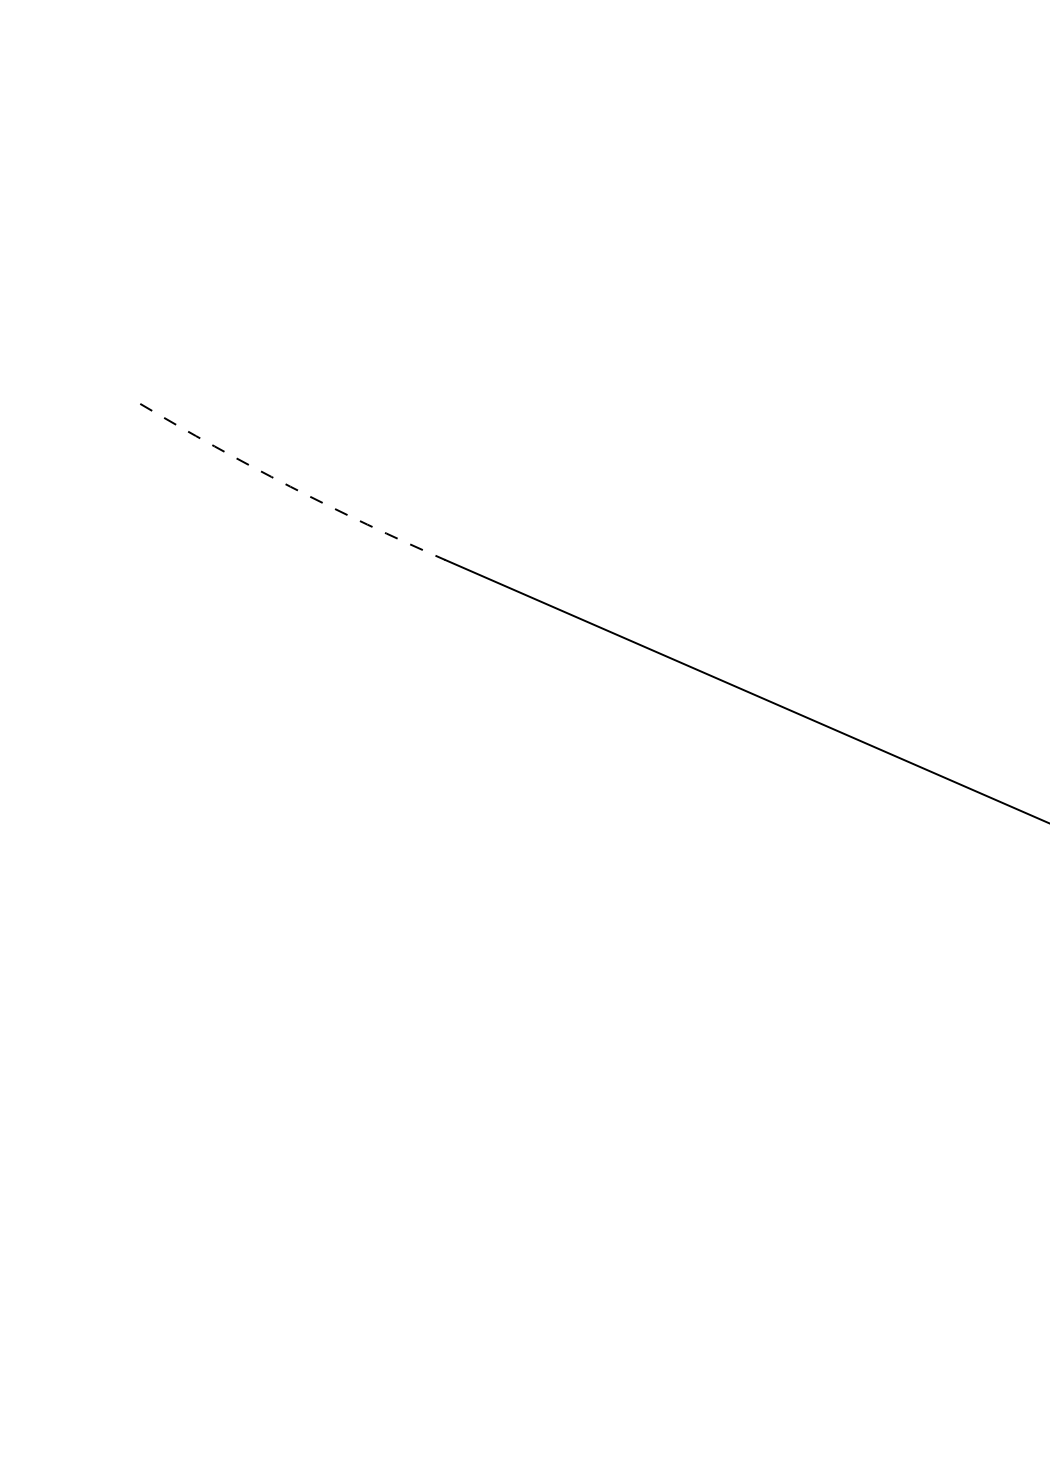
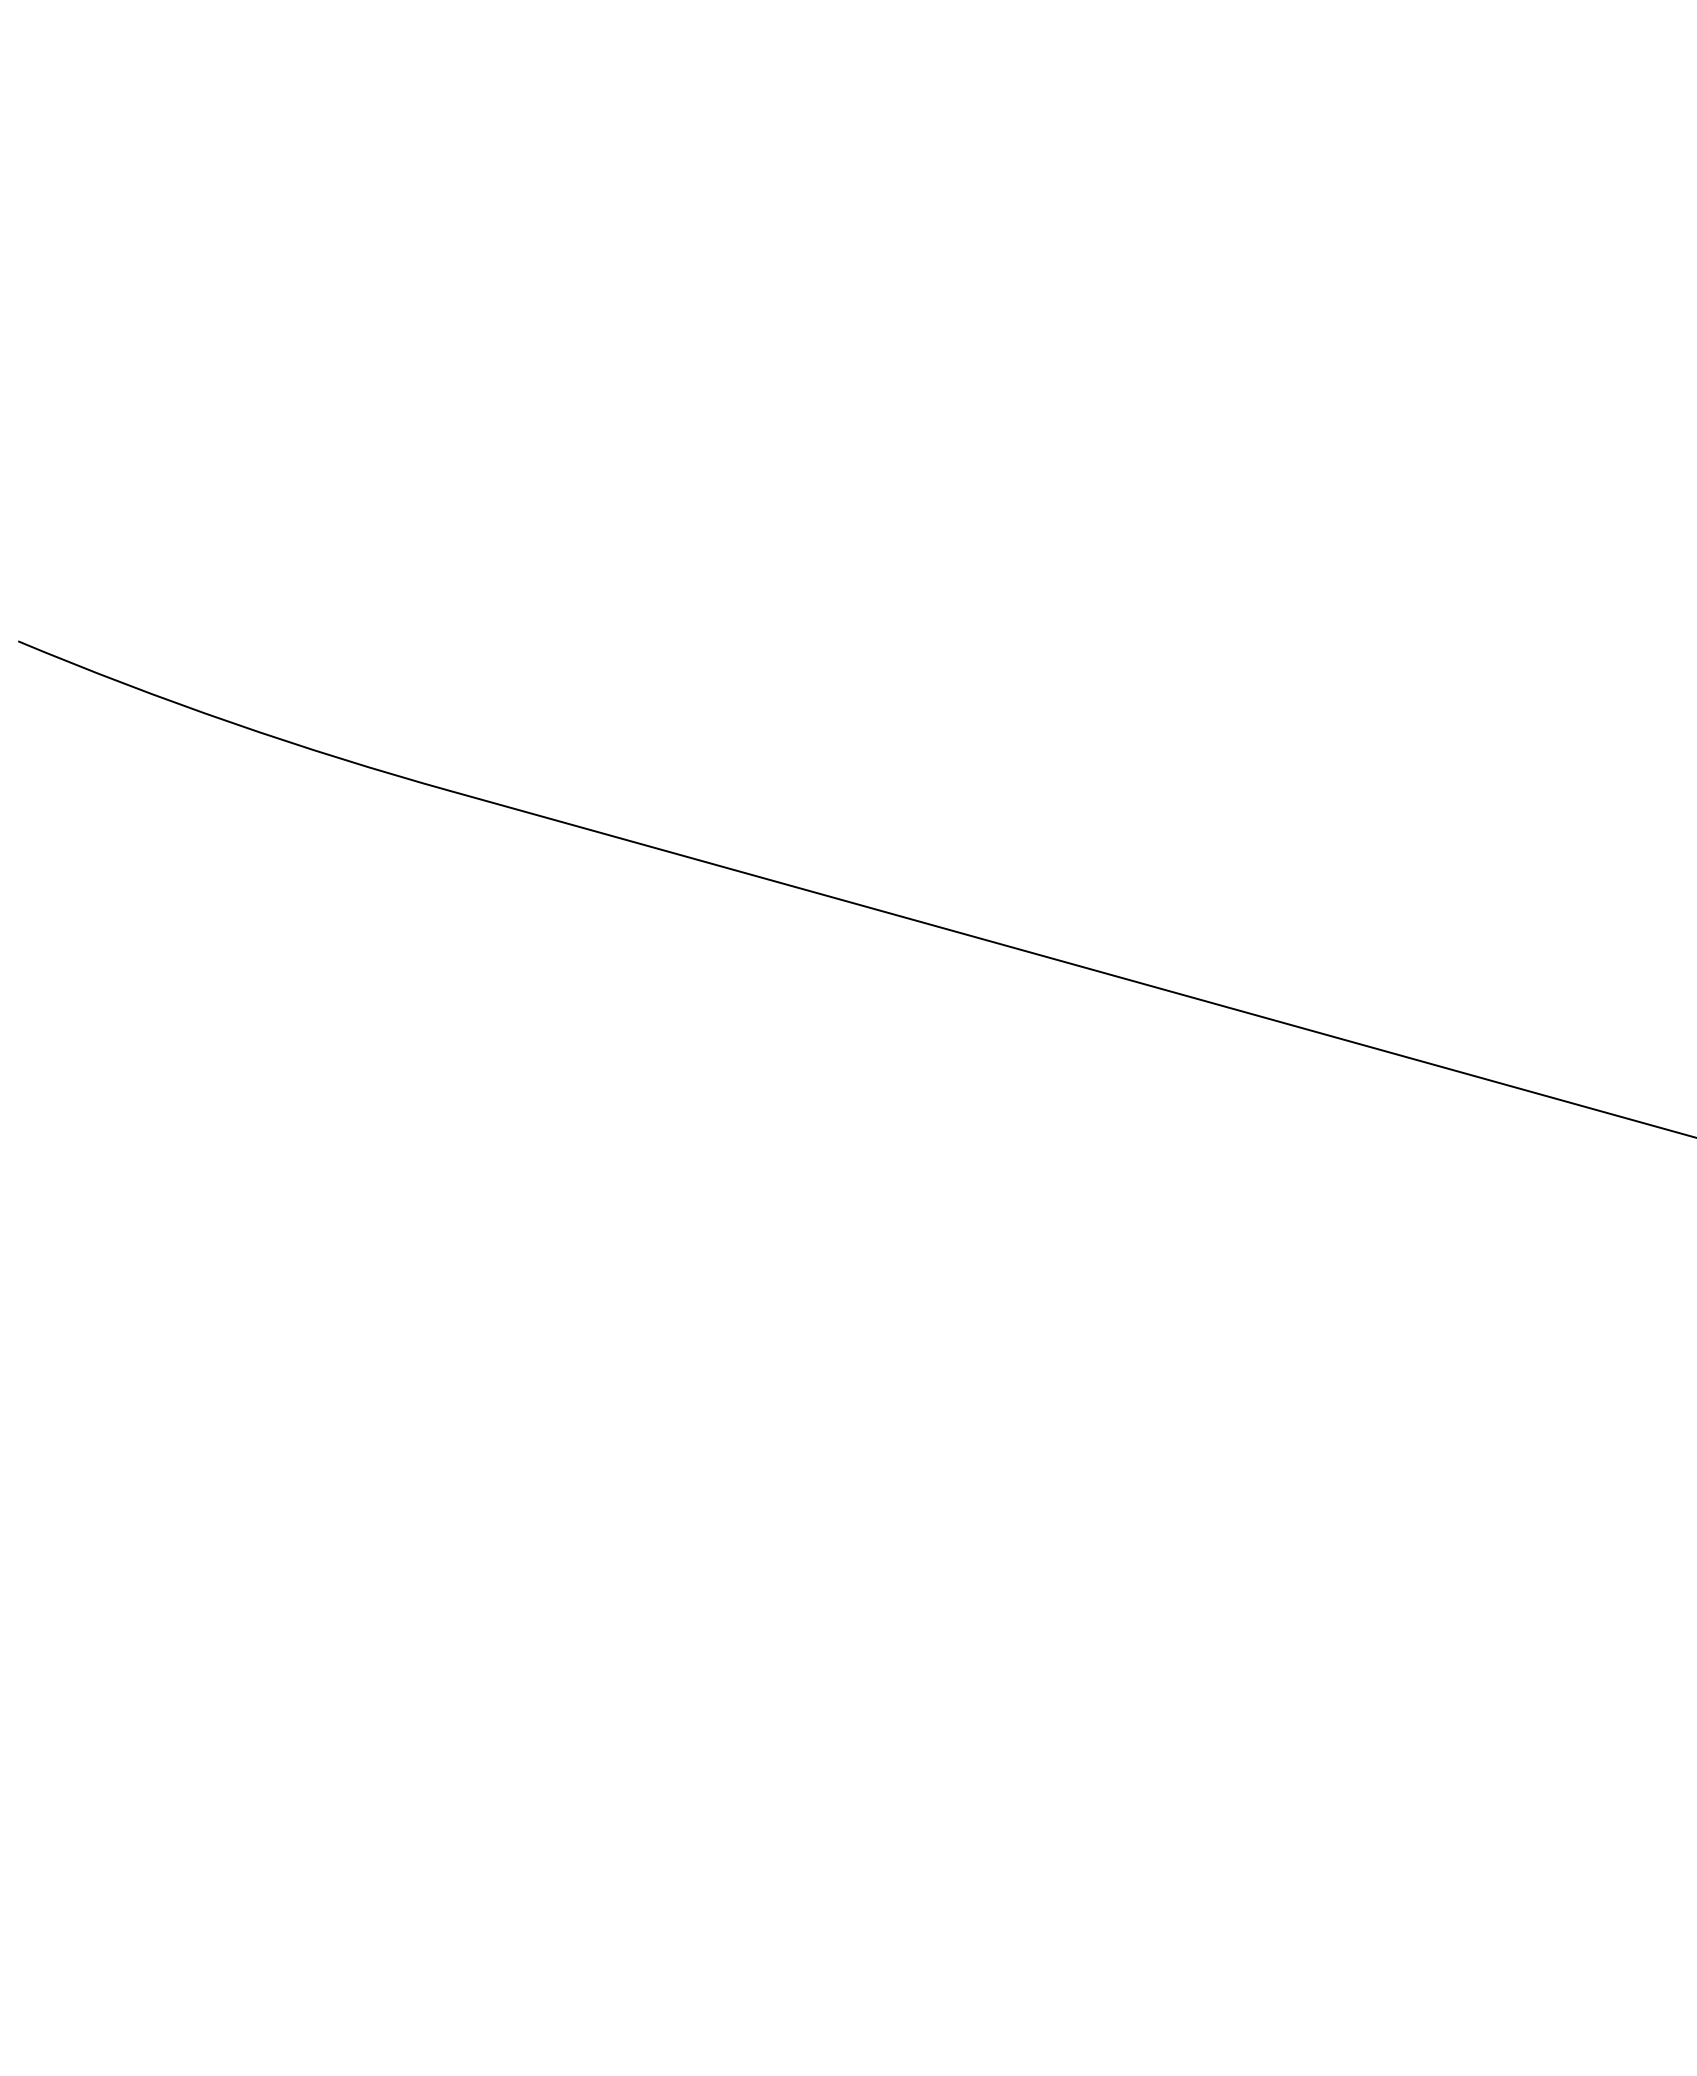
arc: (290, 486) -> (232, 722), dashed -> solid

